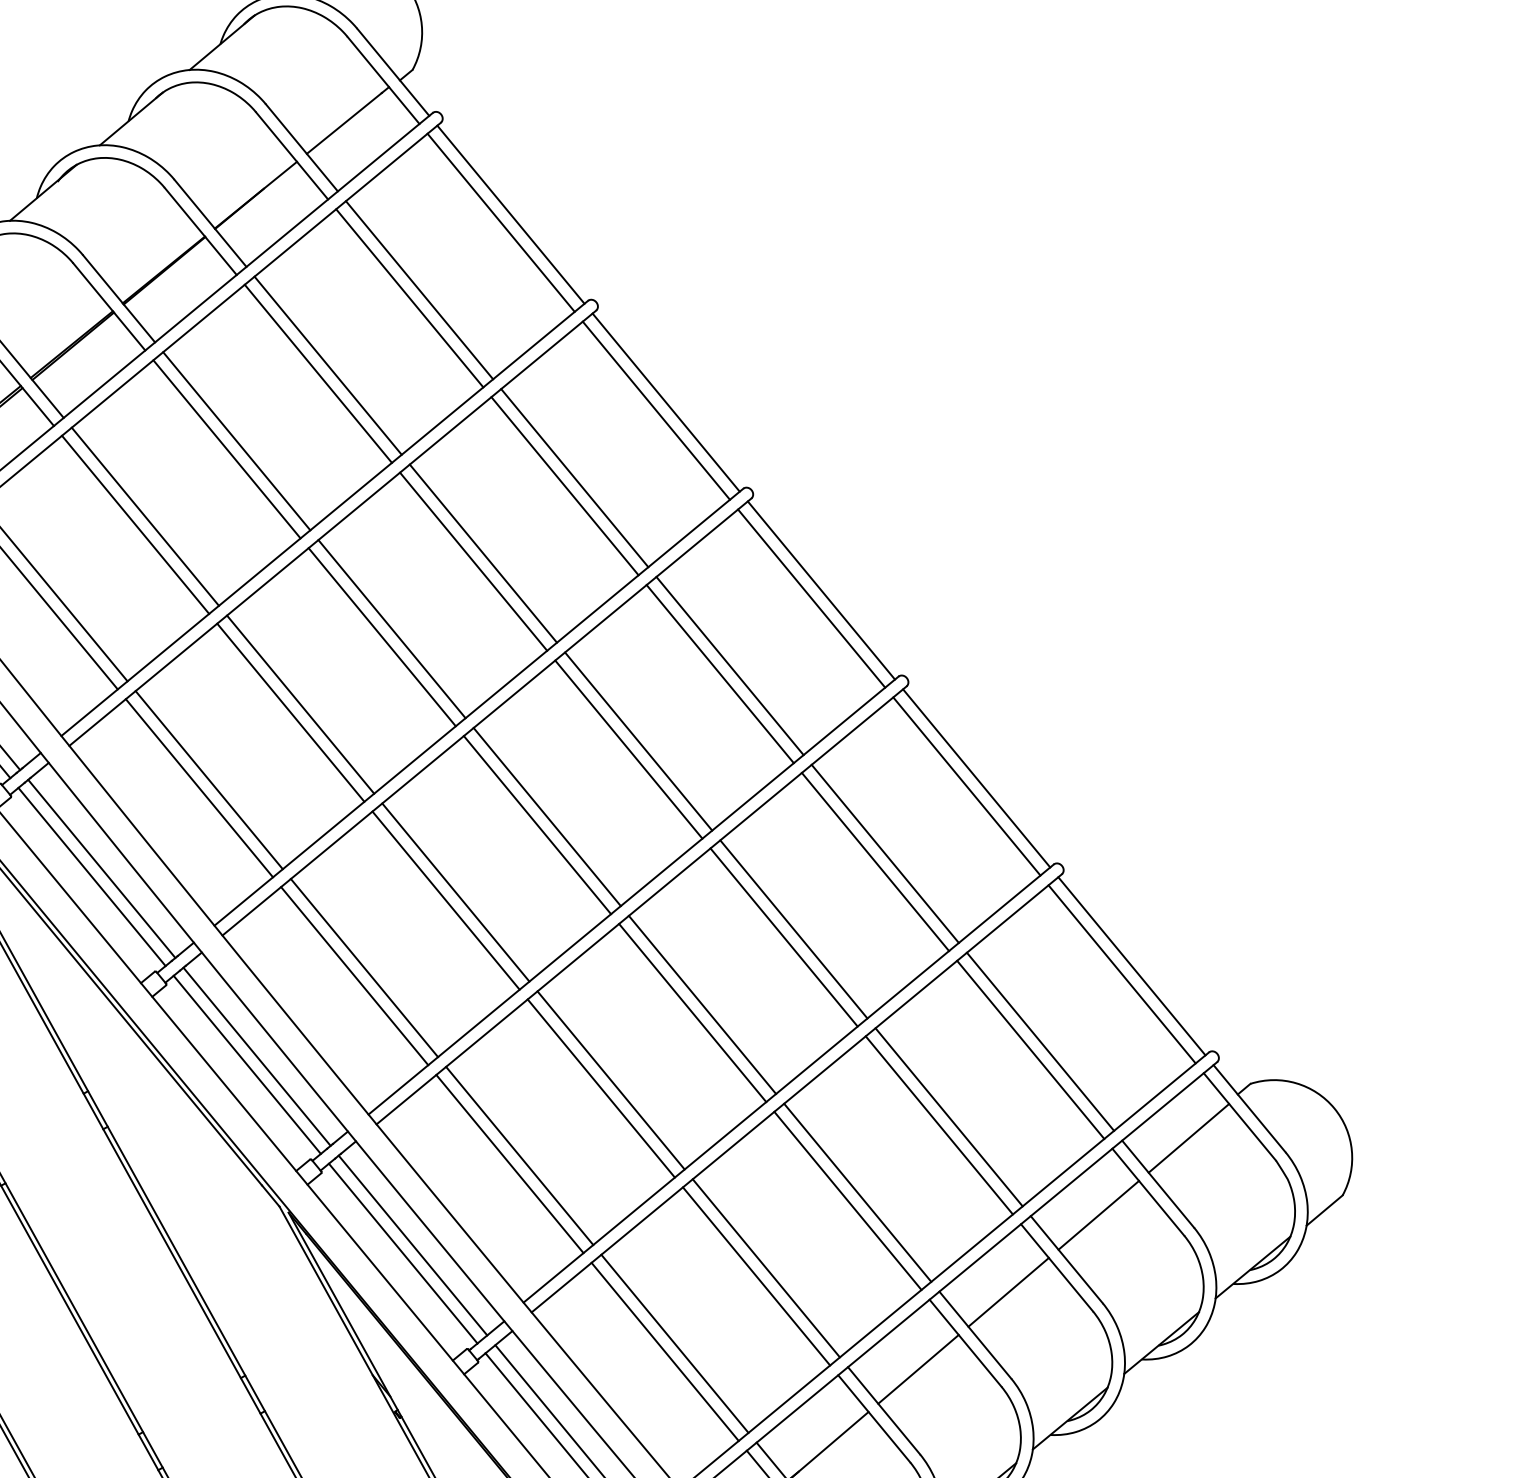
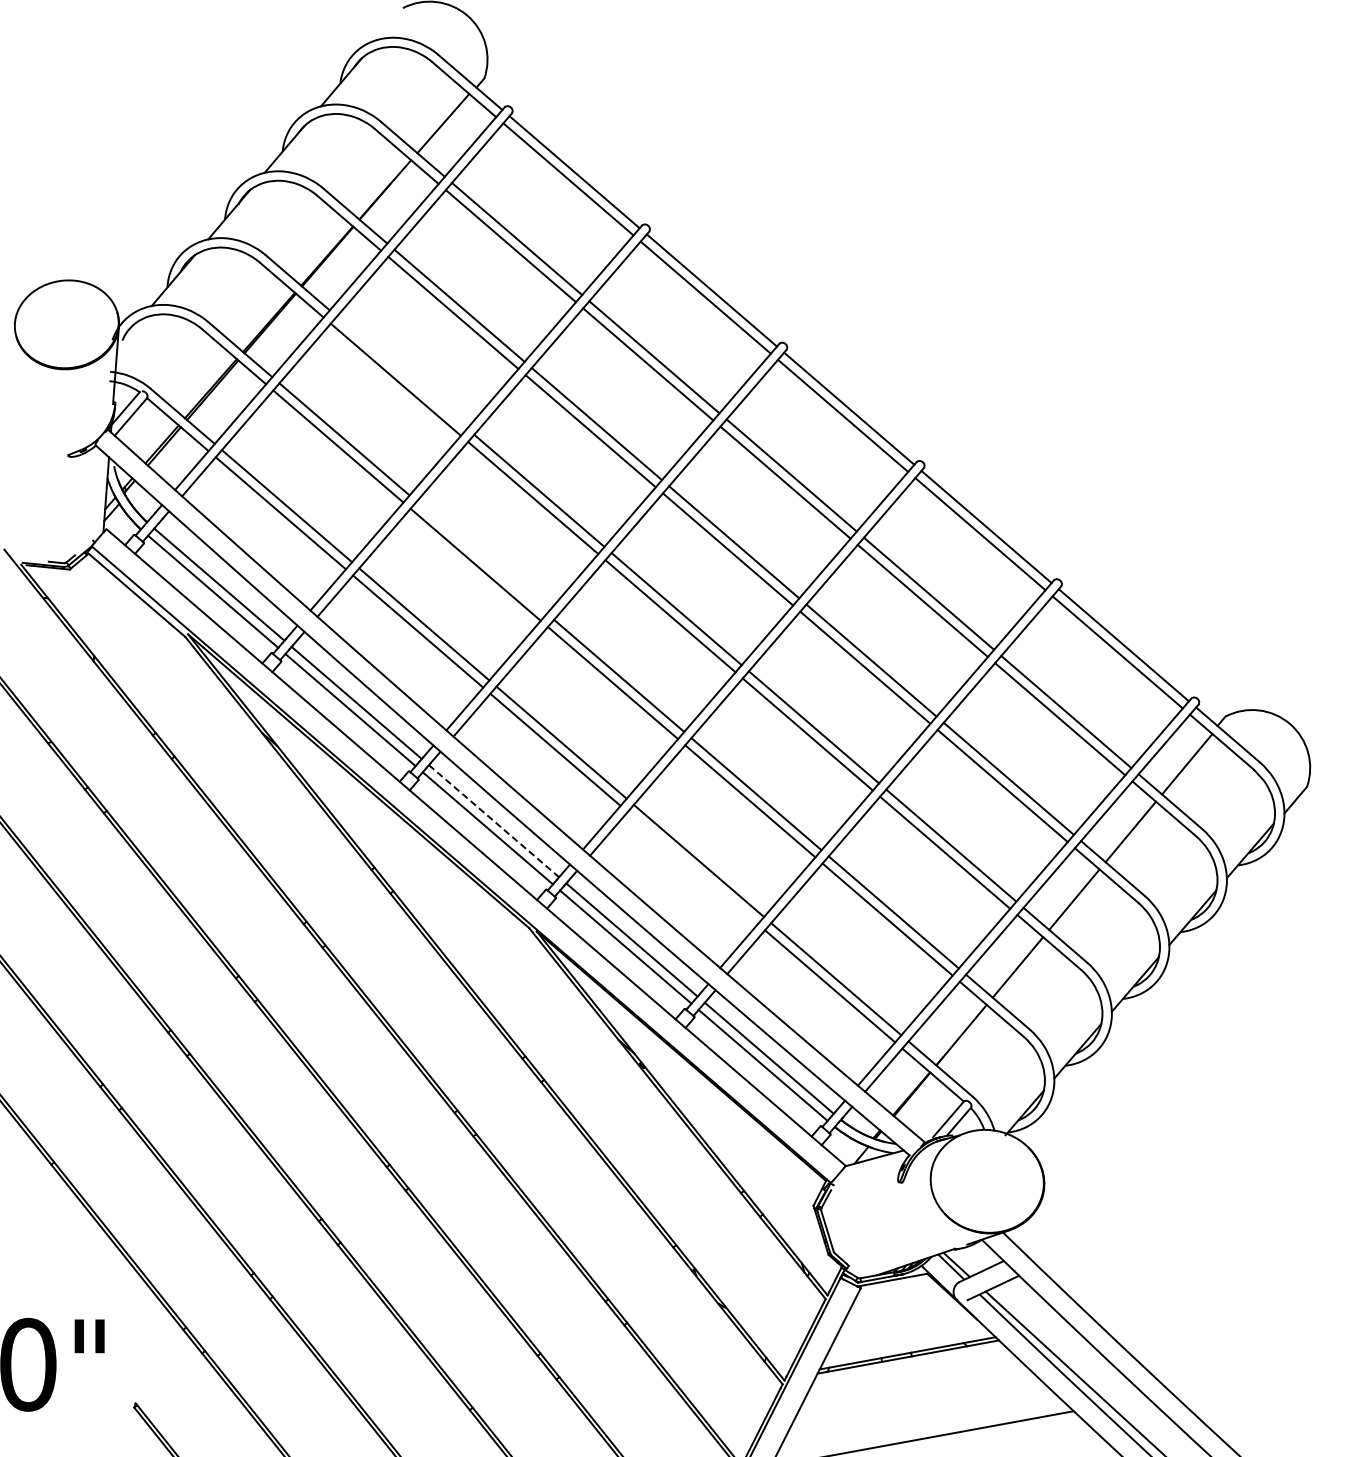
line: (236, 440) -> (401, 372), removed
line: (300, 704) -> (481, 557), removed
line: (257, 1057) -> (494, 821), solid -> dashed
line: (509, 1164) -> (692, 868), removed

